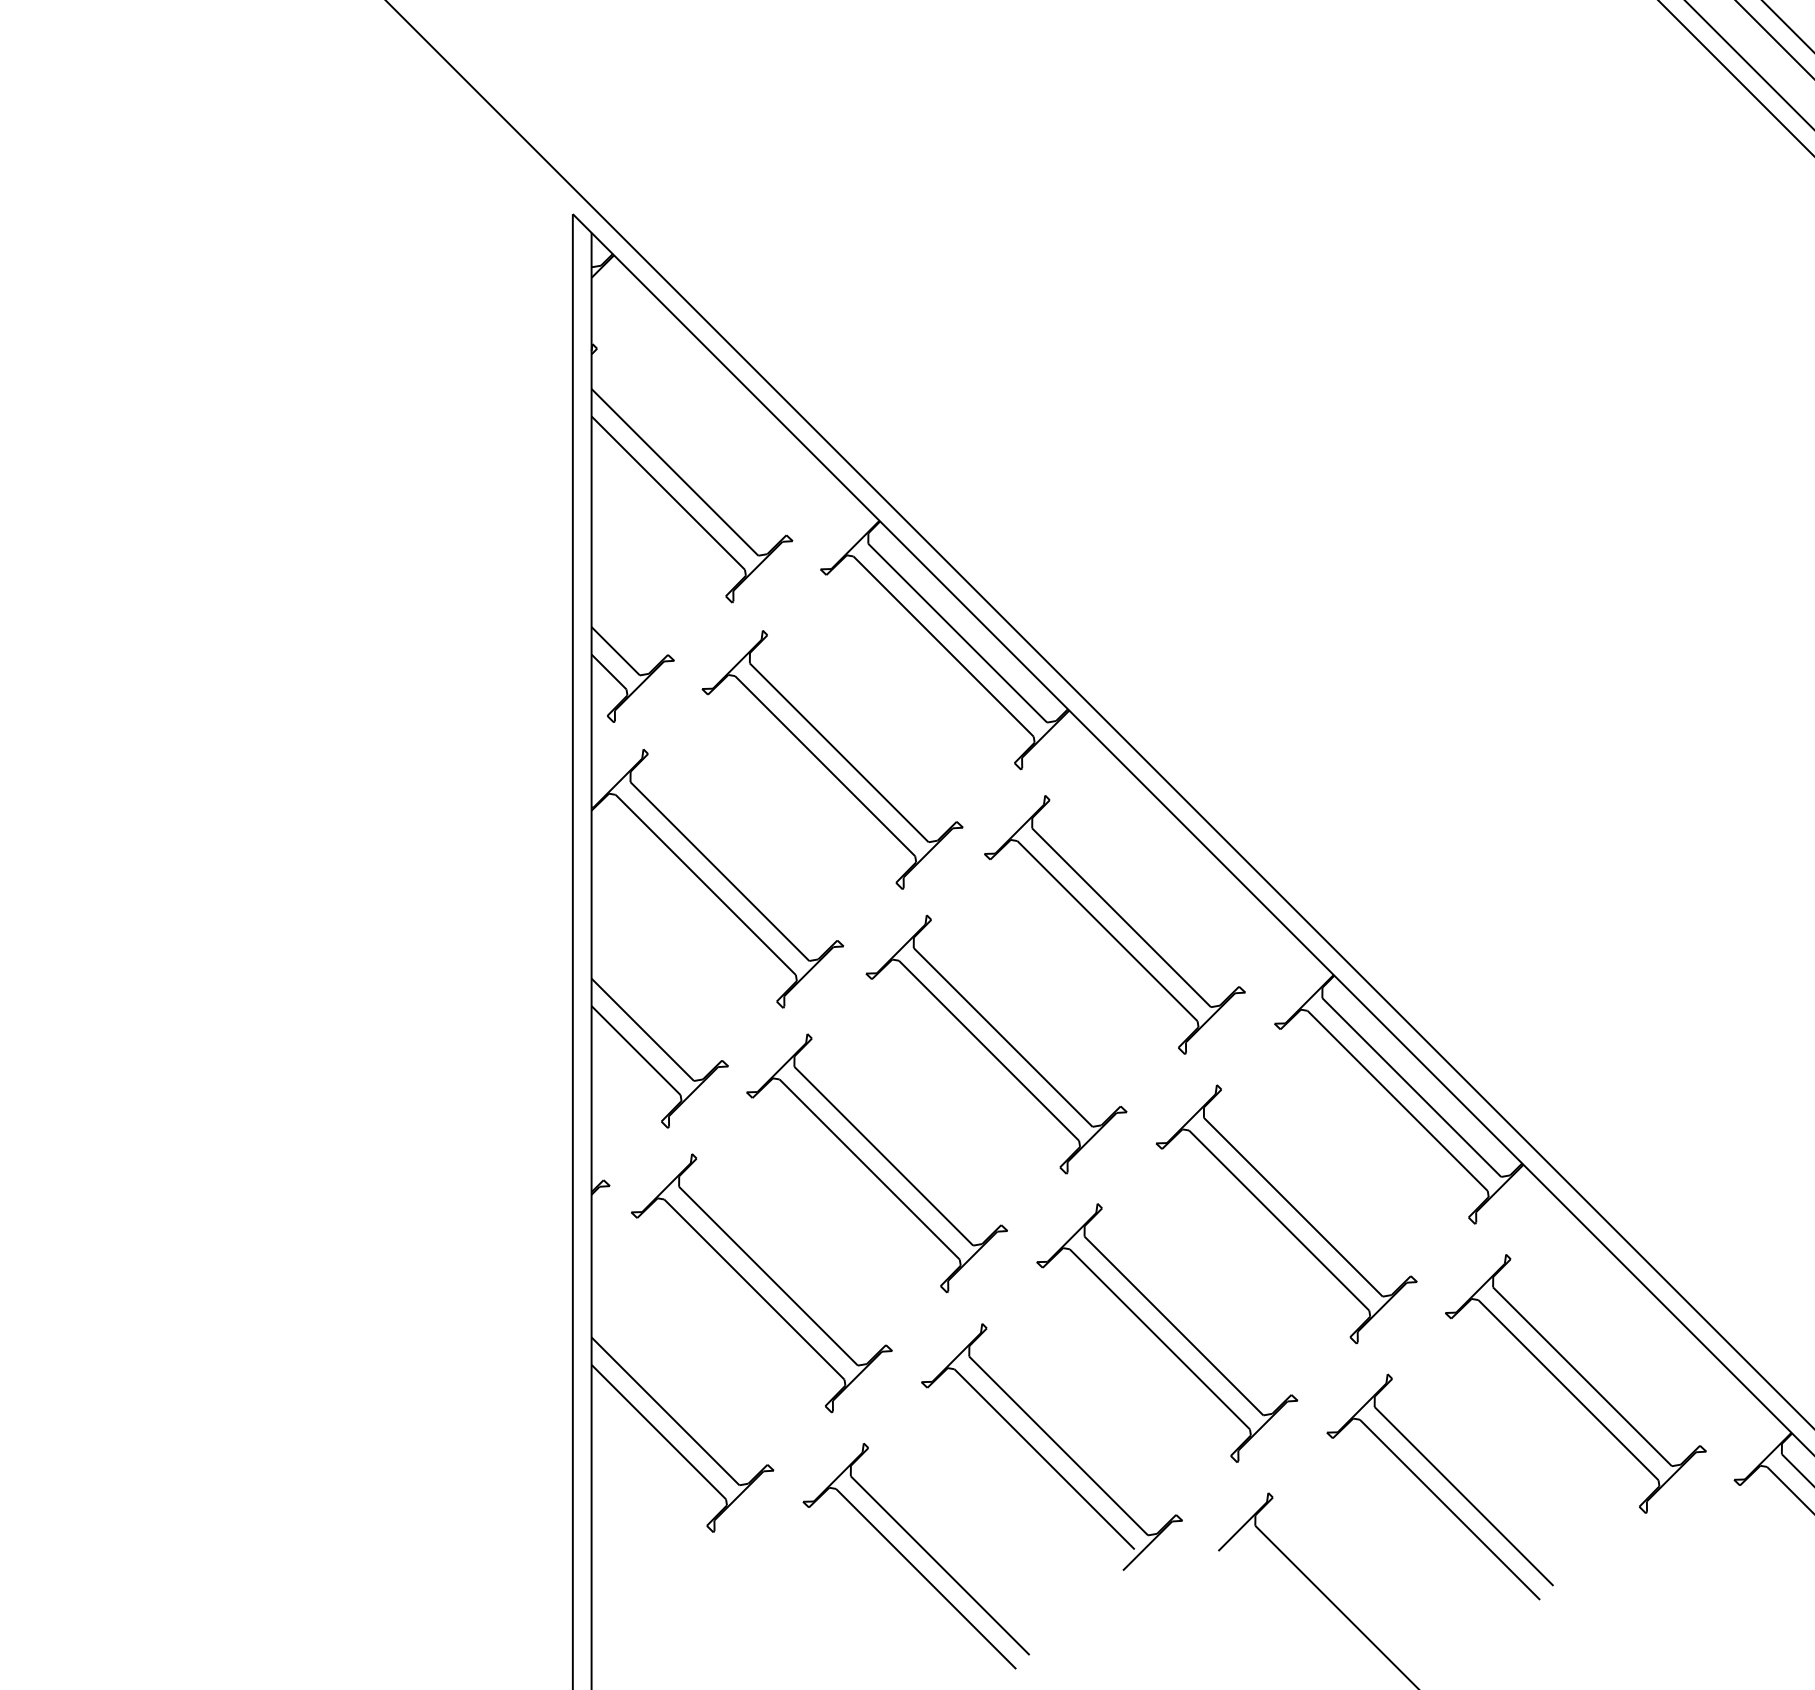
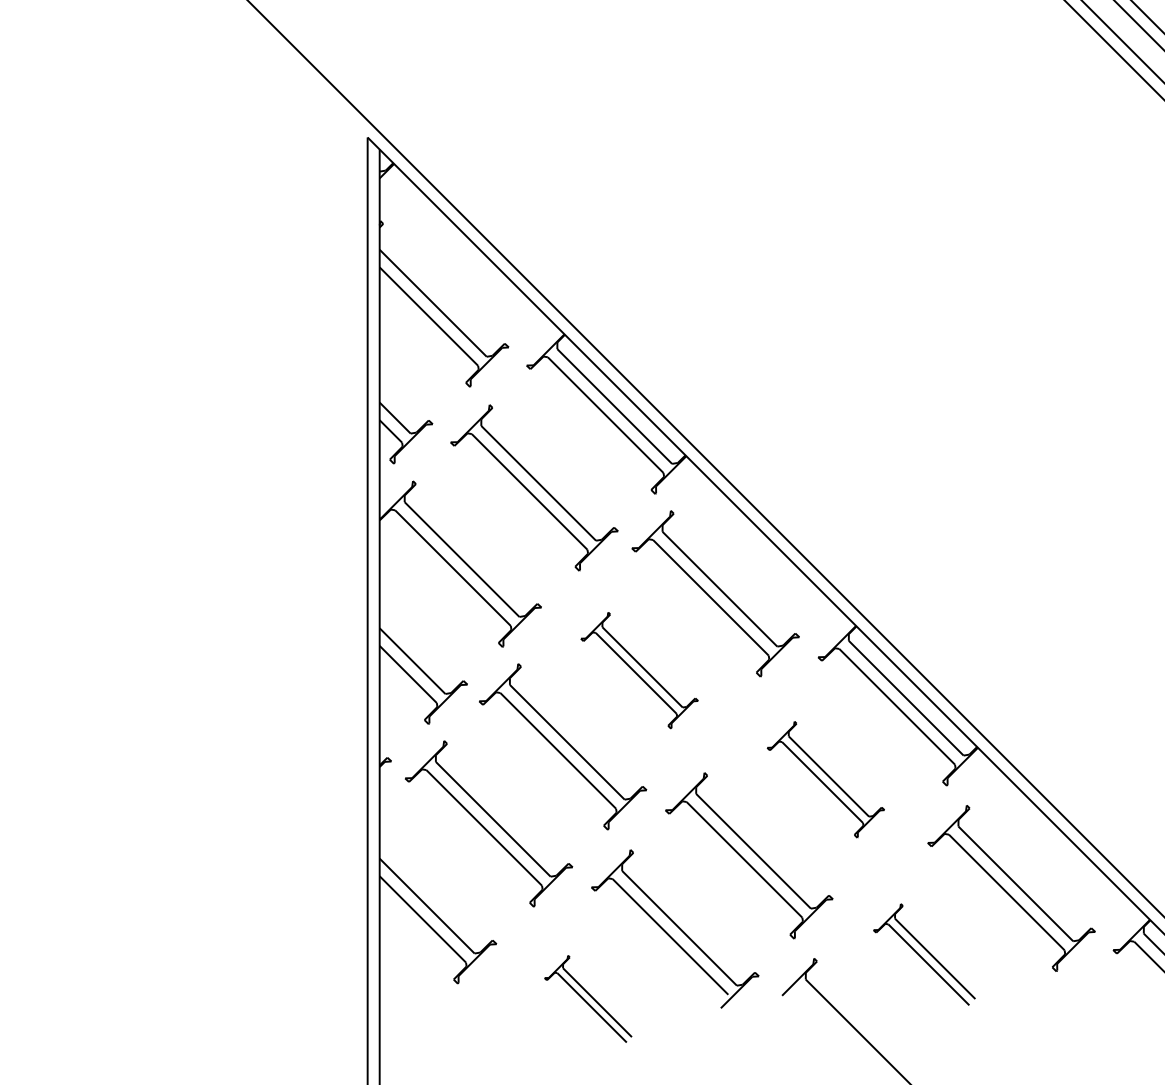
part: (996, 1044) -> (639, 670), size x0.7
part: (1286, 1214) -> (825, 779), size x0.7
part: (1440, 1486) -> (924, 954), size x0.7
part: (916, 1555) -> (588, 998), size x0.6

